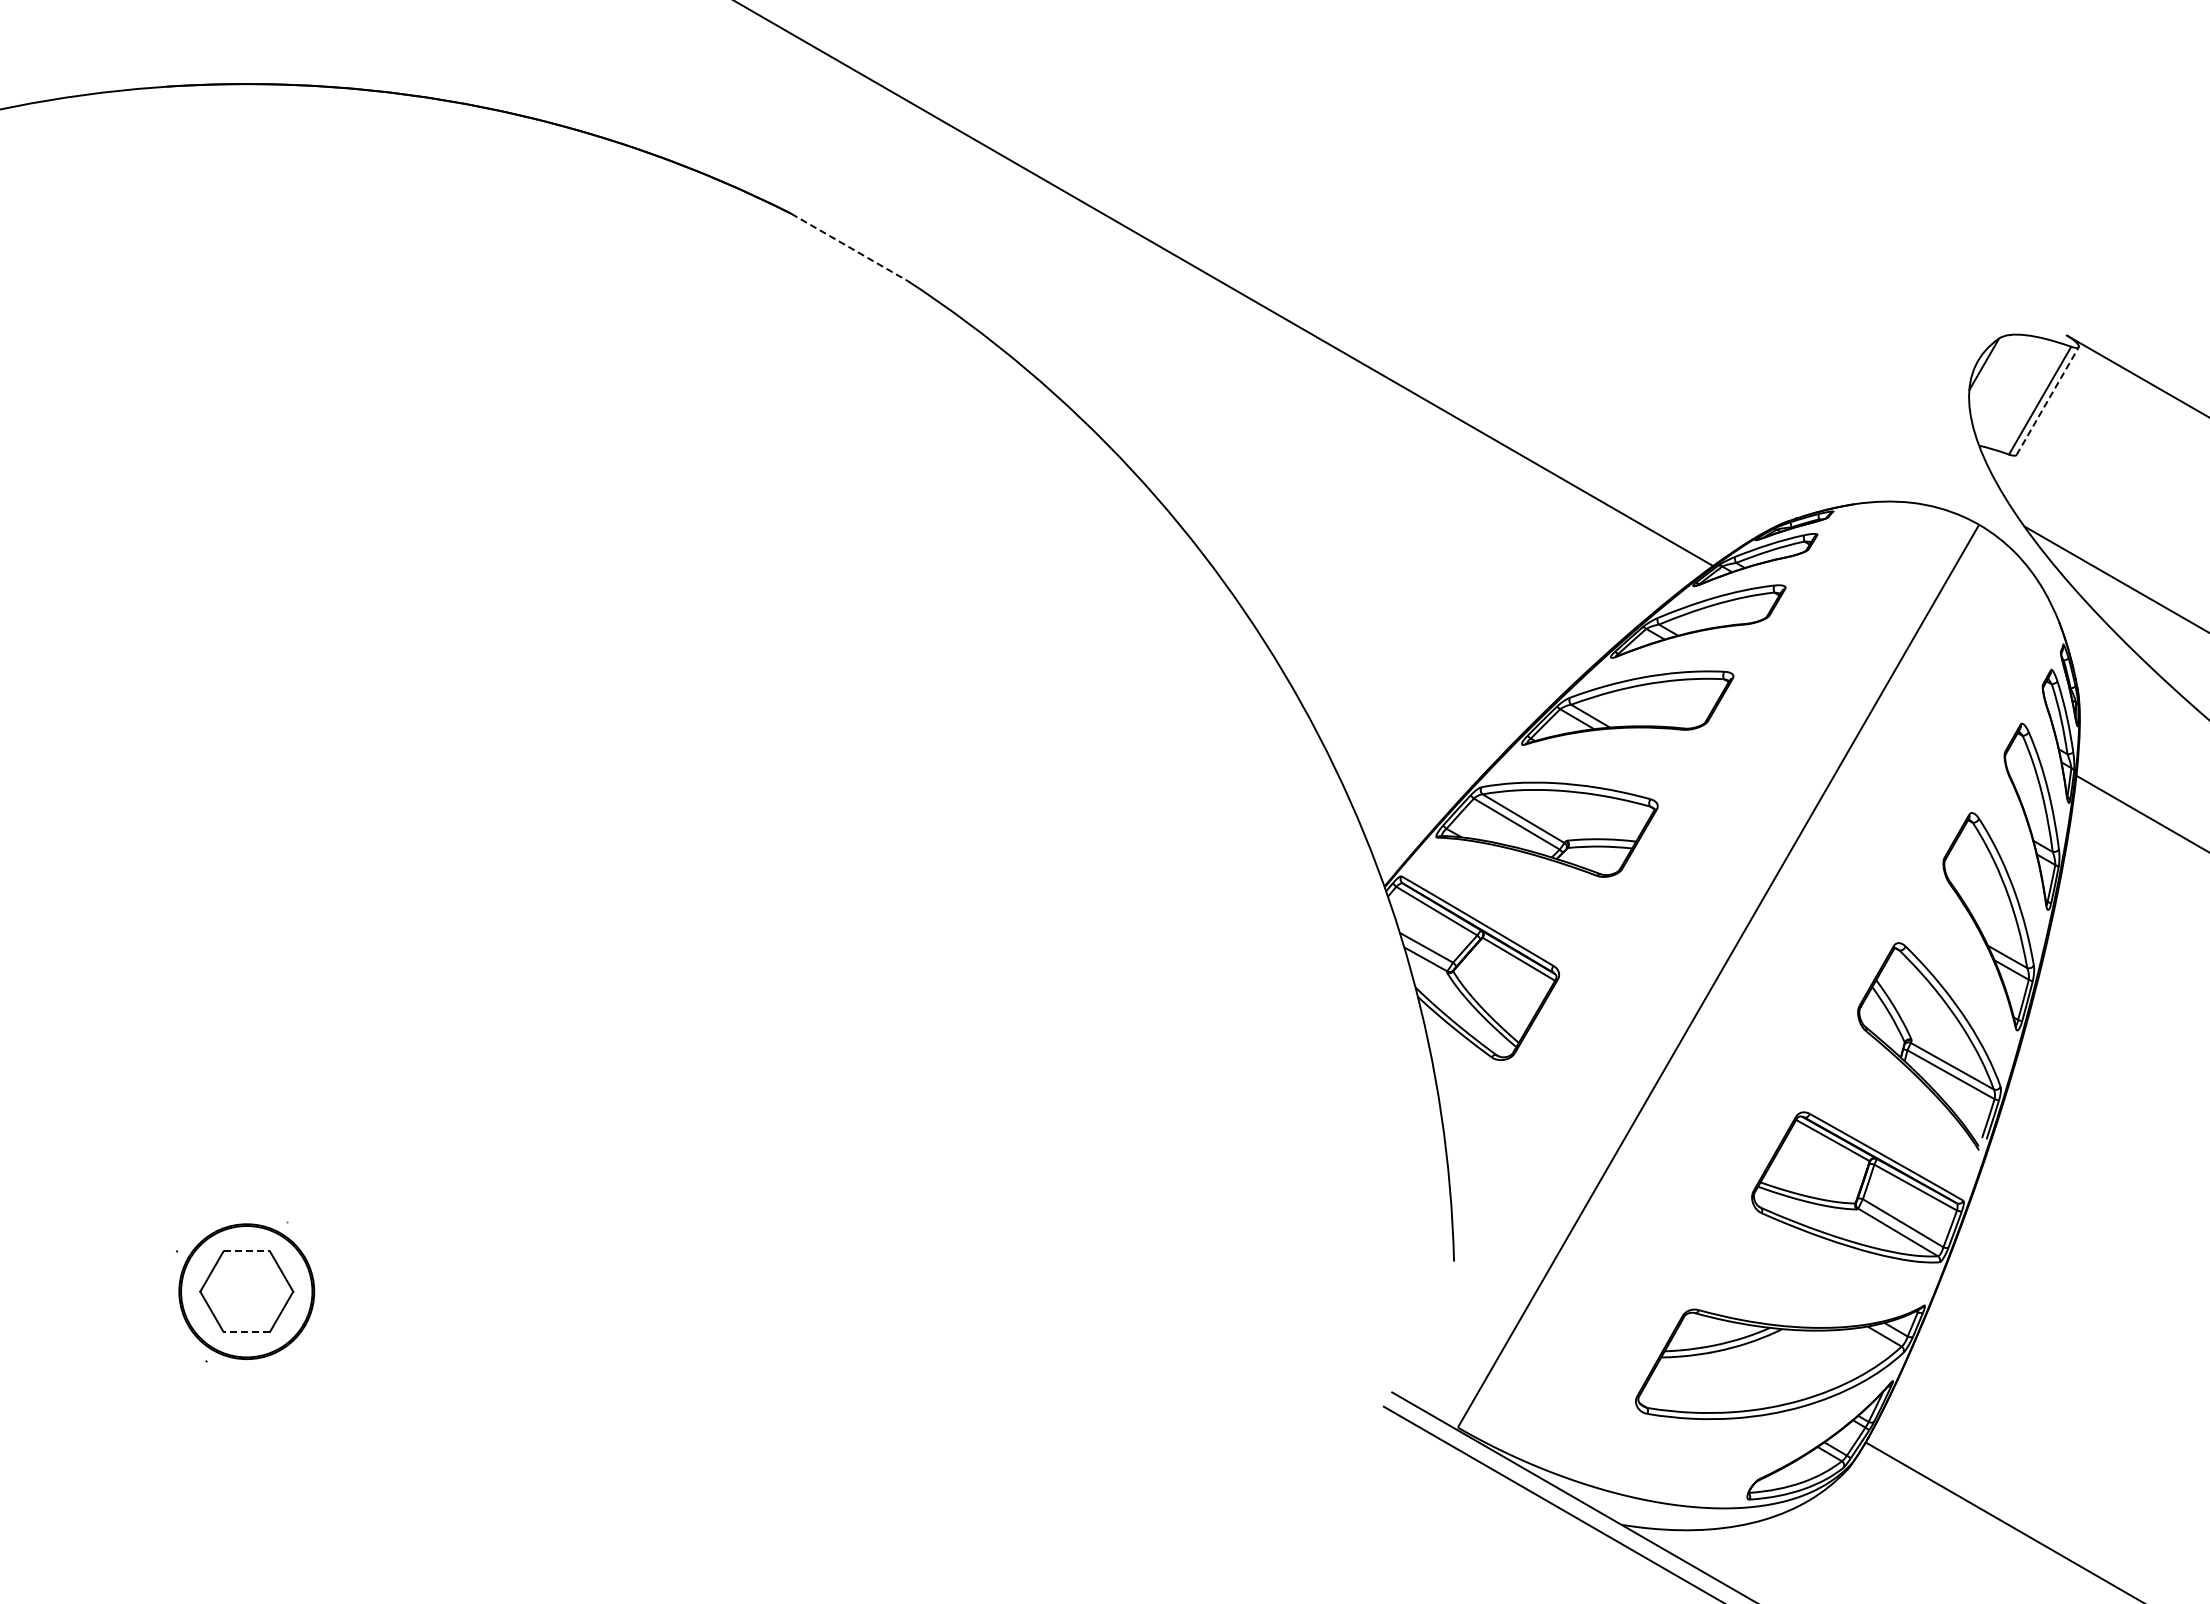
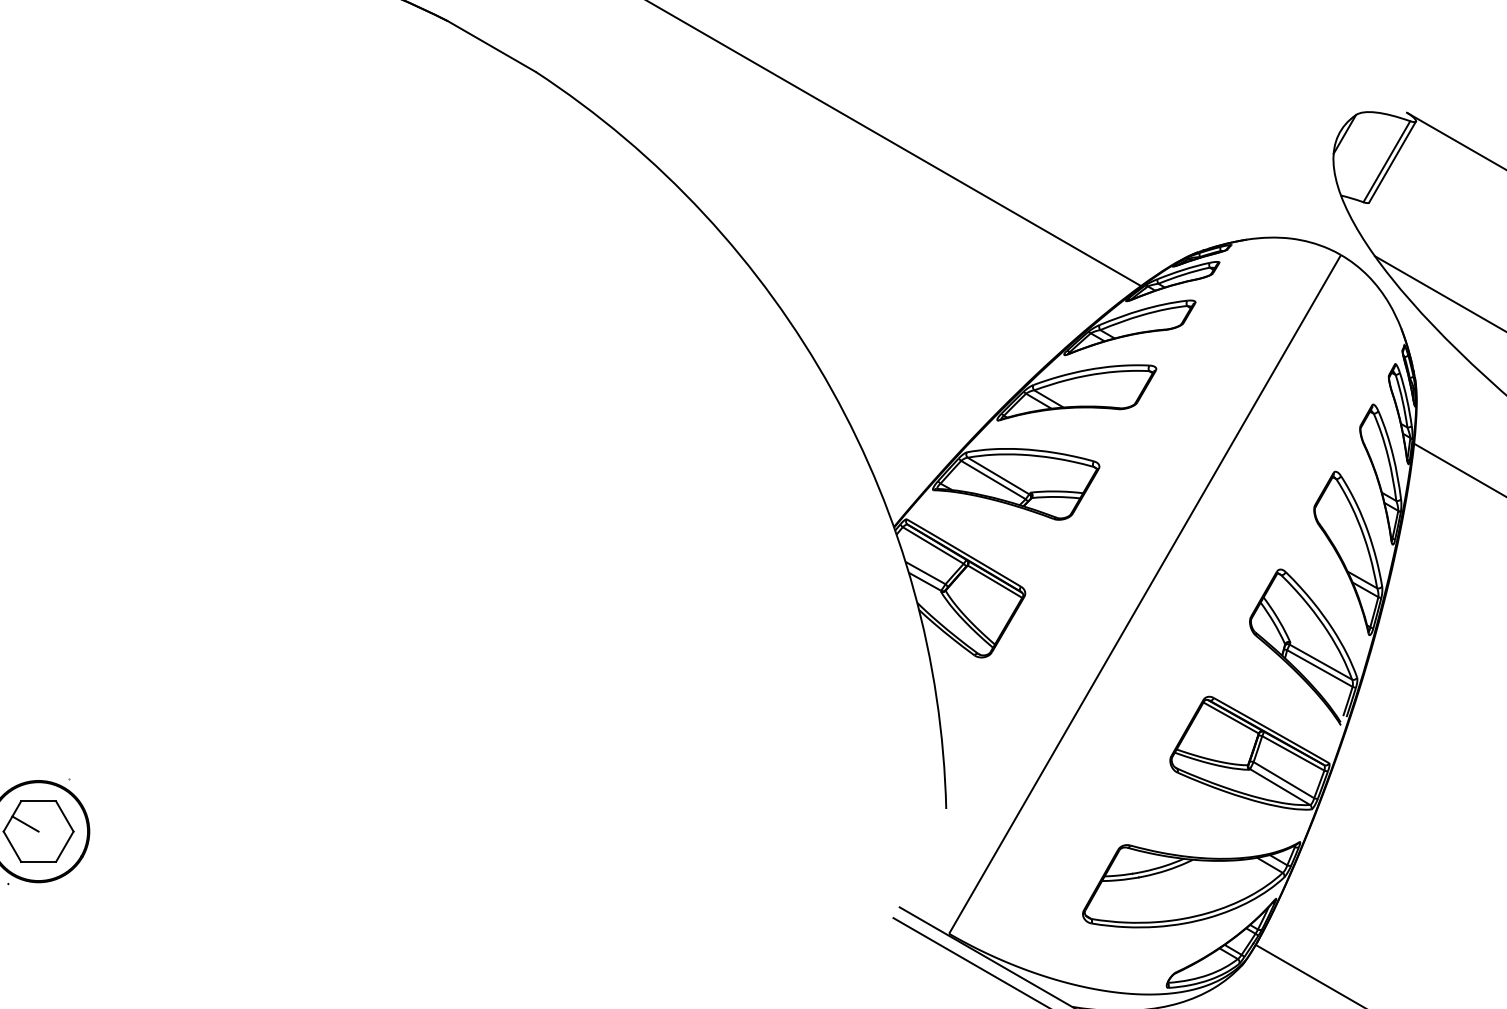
line: (850, 247) -> (492, 46), dashed -> solid
line: (2047, 400) -> (1392, 161), dashed -> solid
line: (247, 1251) -> (39, 801), dashed -> solid
line: (228, 1281) -> (24, 823), added
line: (246, 1331) -> (38, 861), dashed -> solid

